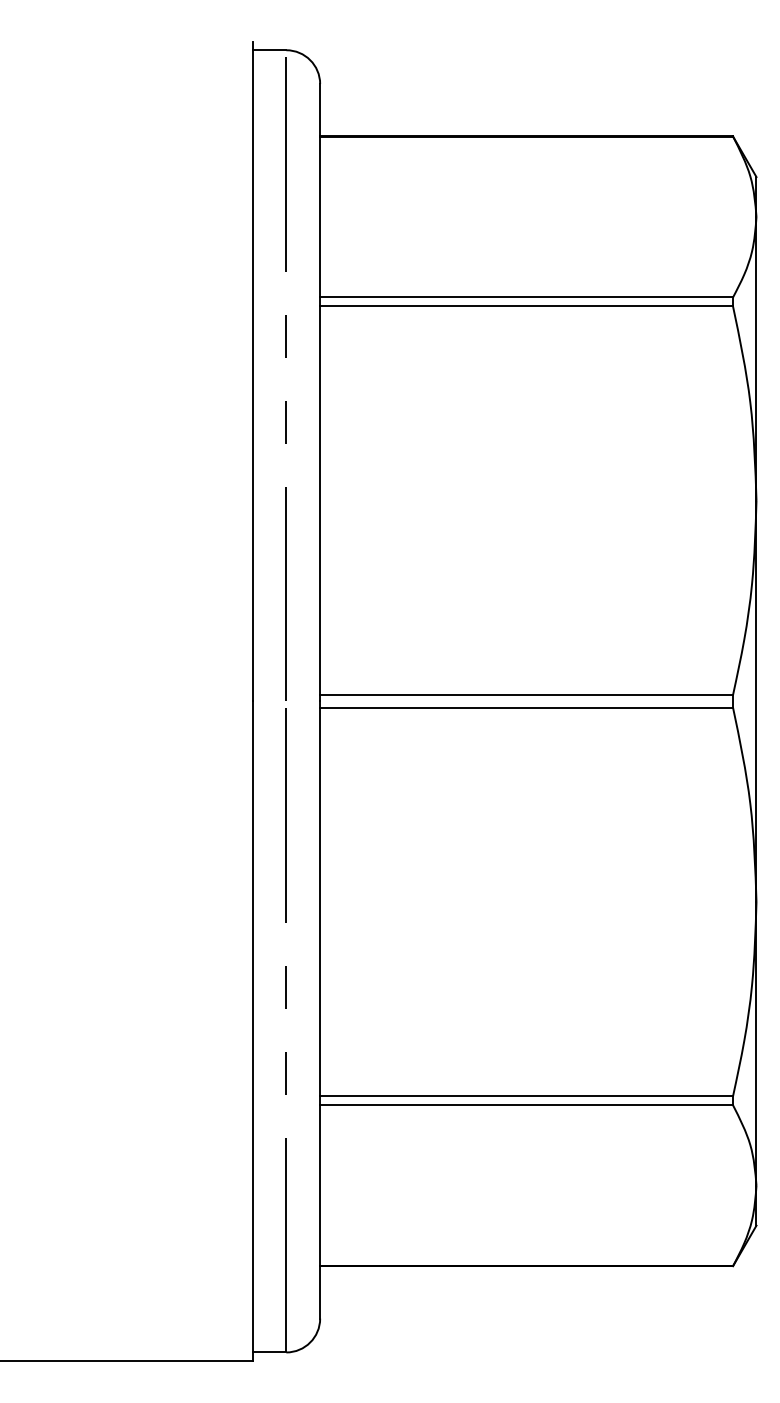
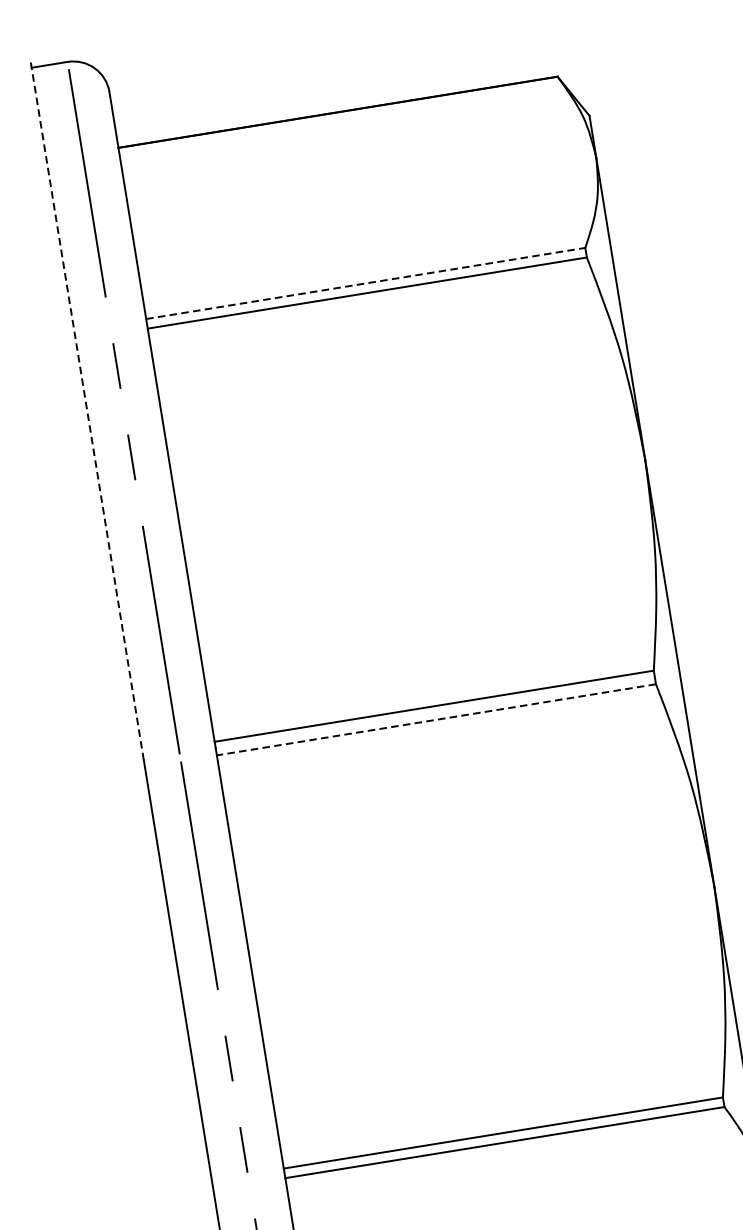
line: (527, 297) -> (366, 283), solid -> dashed
line: (252, 371) -> (86, 409), solid -> dashed
line: (526, 707) -> (436, 719), solid -> dashed

